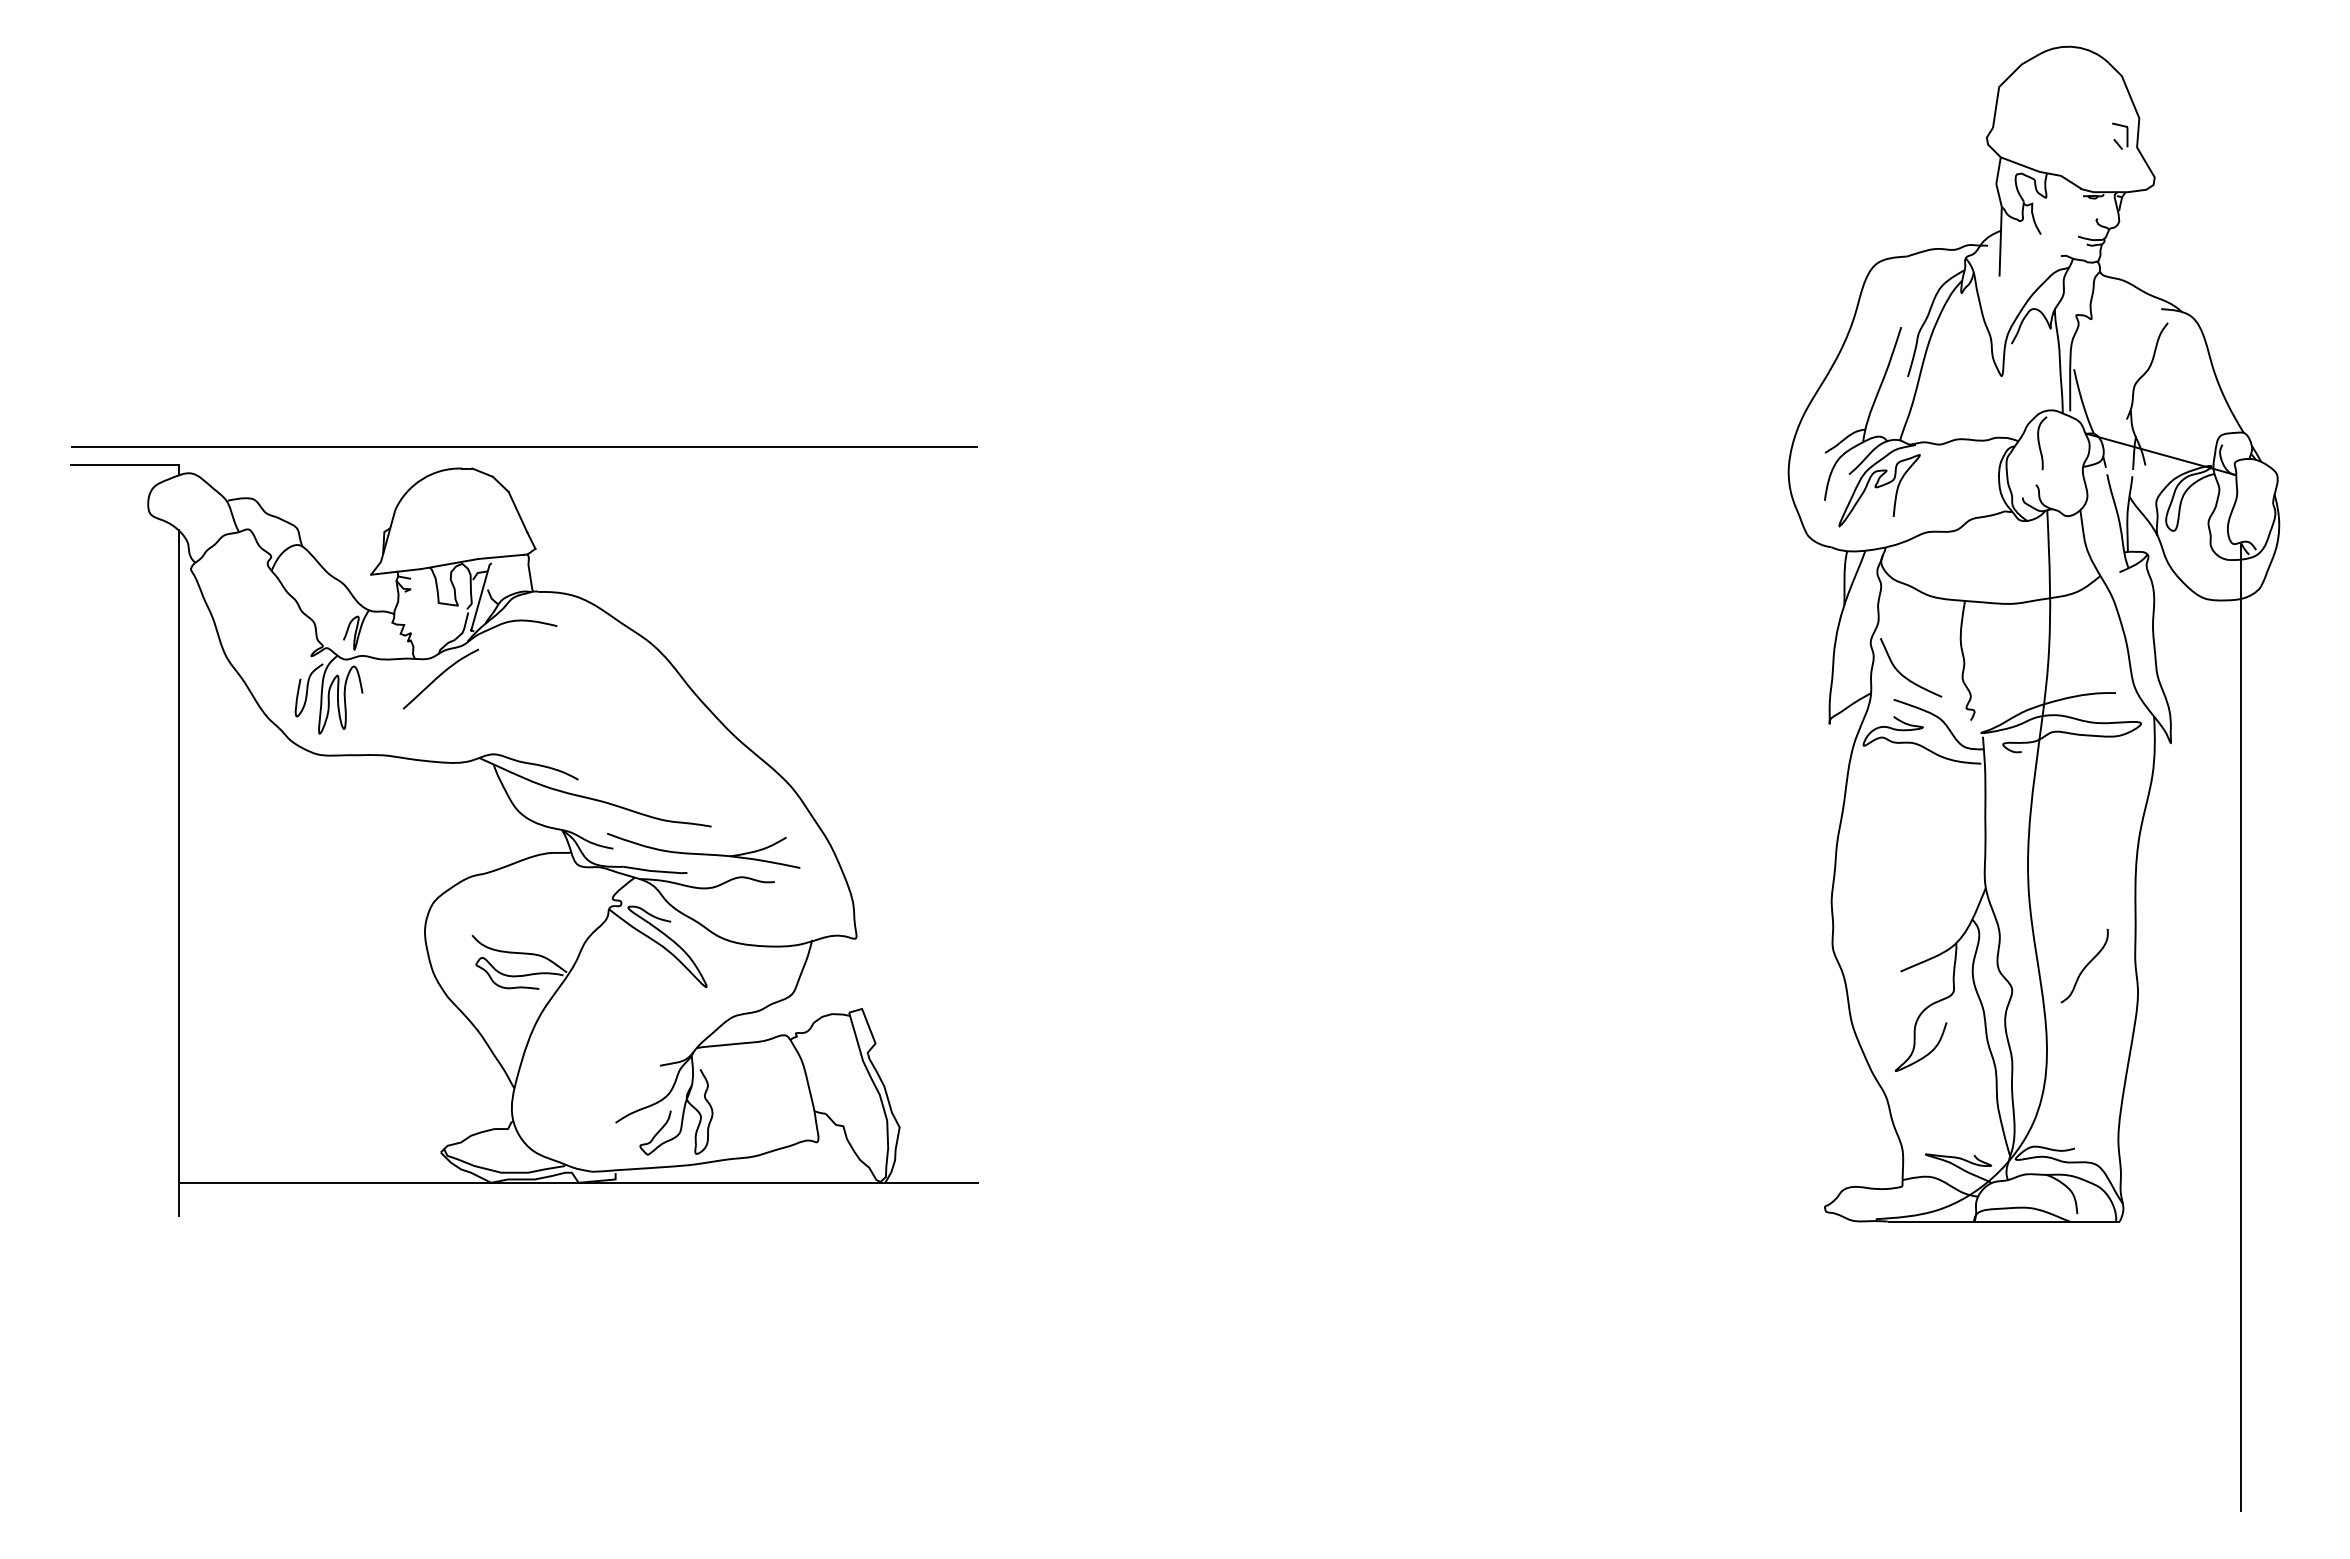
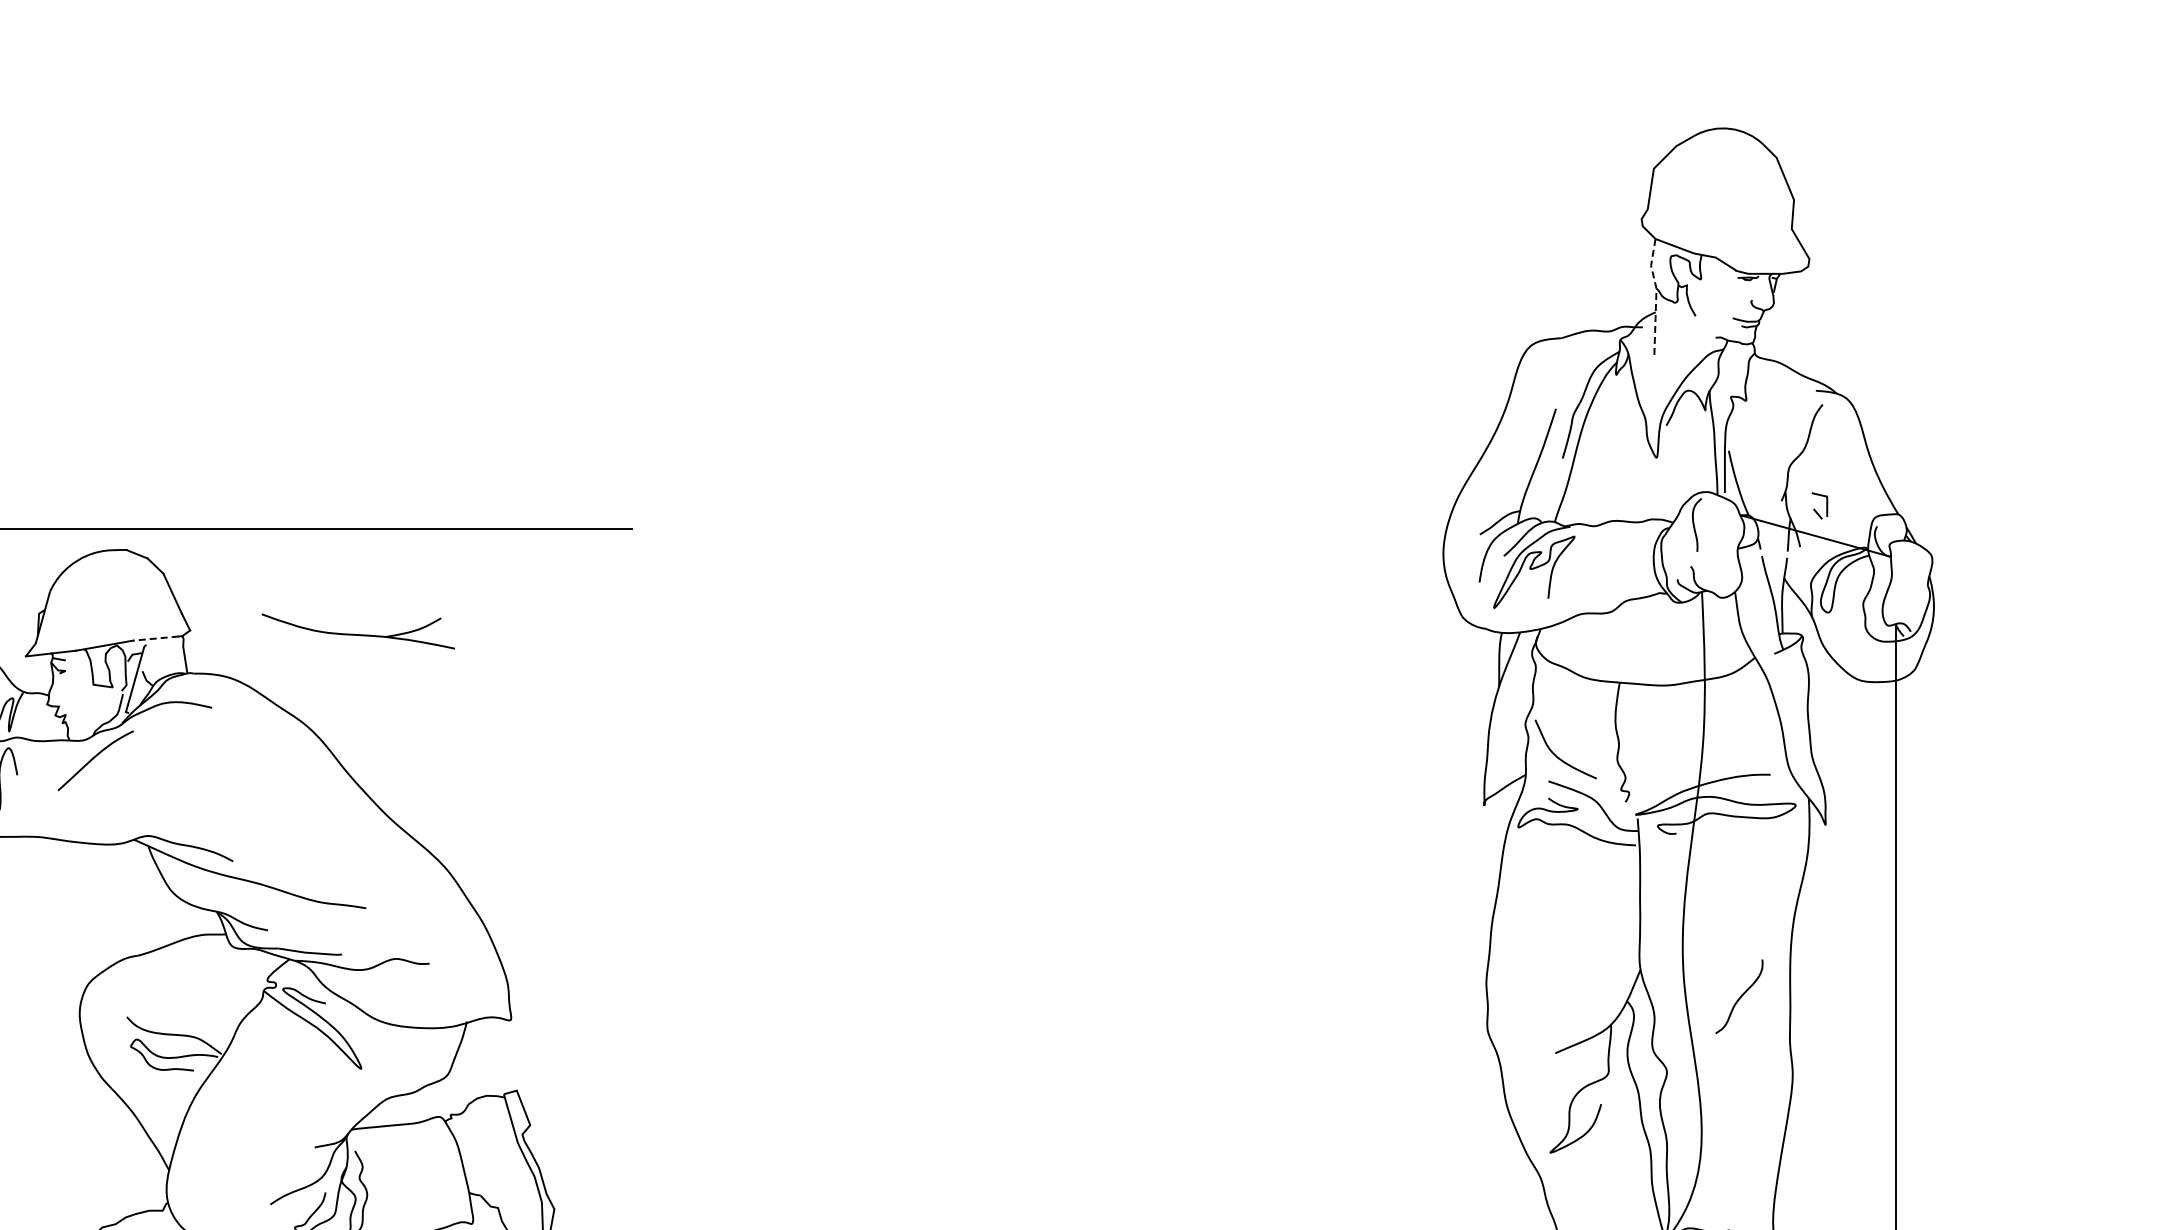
part: (2120, 135) -> (1820, 505), moved
line: (2001, 214) -> (1656, 296), solid -> dashed
line: (501, 556) -> (156, 638), solid -> dashed
part: (703, 850) -> (358, 631), moved
curve: (2085, 965) -> (1740, 996), moved

